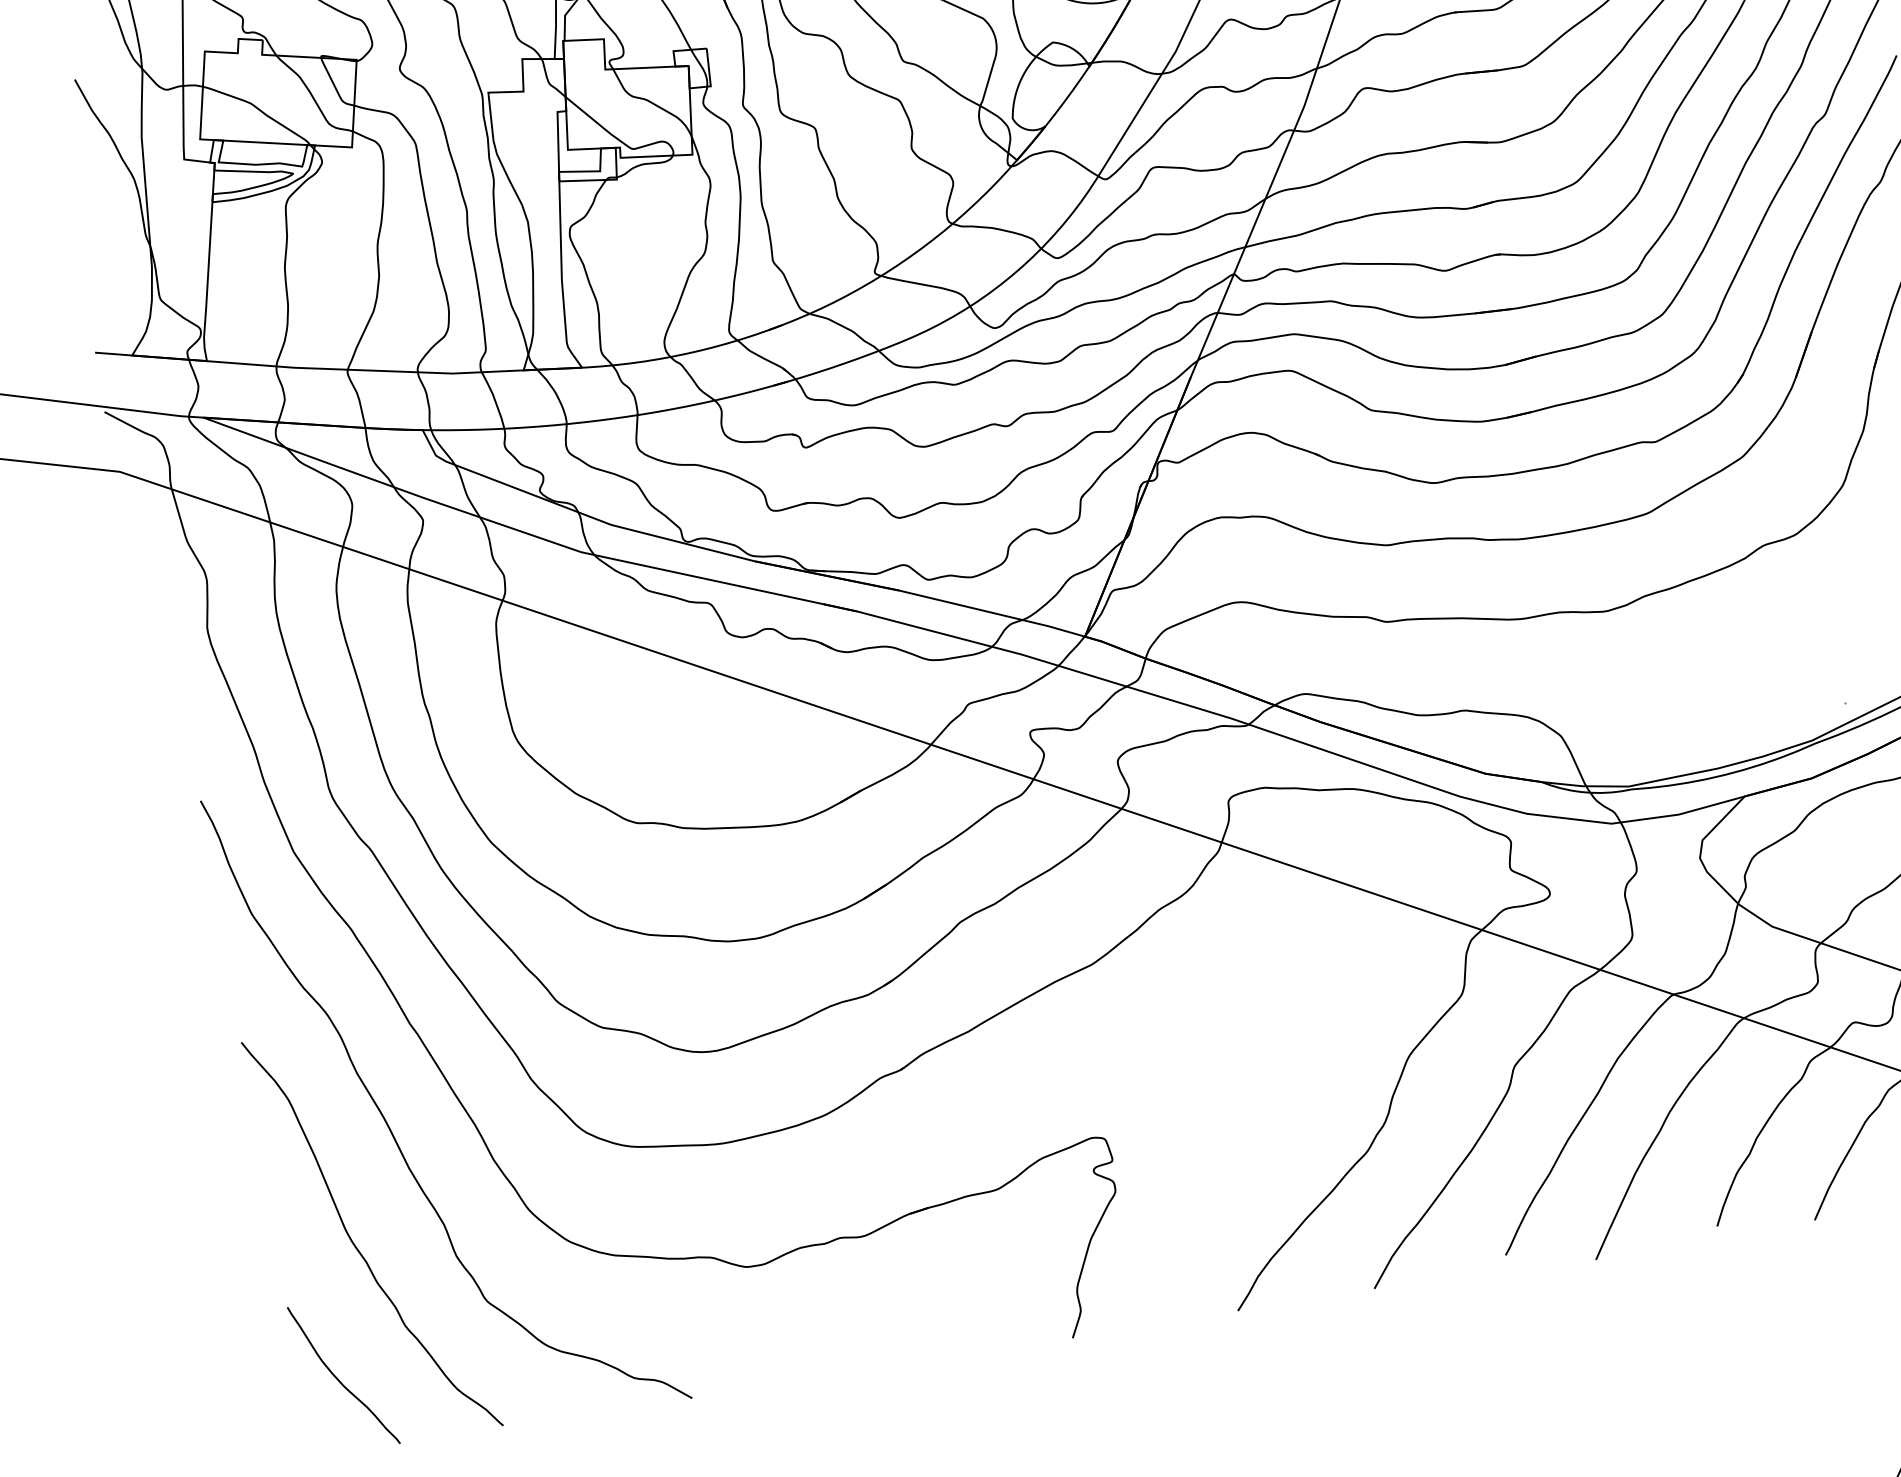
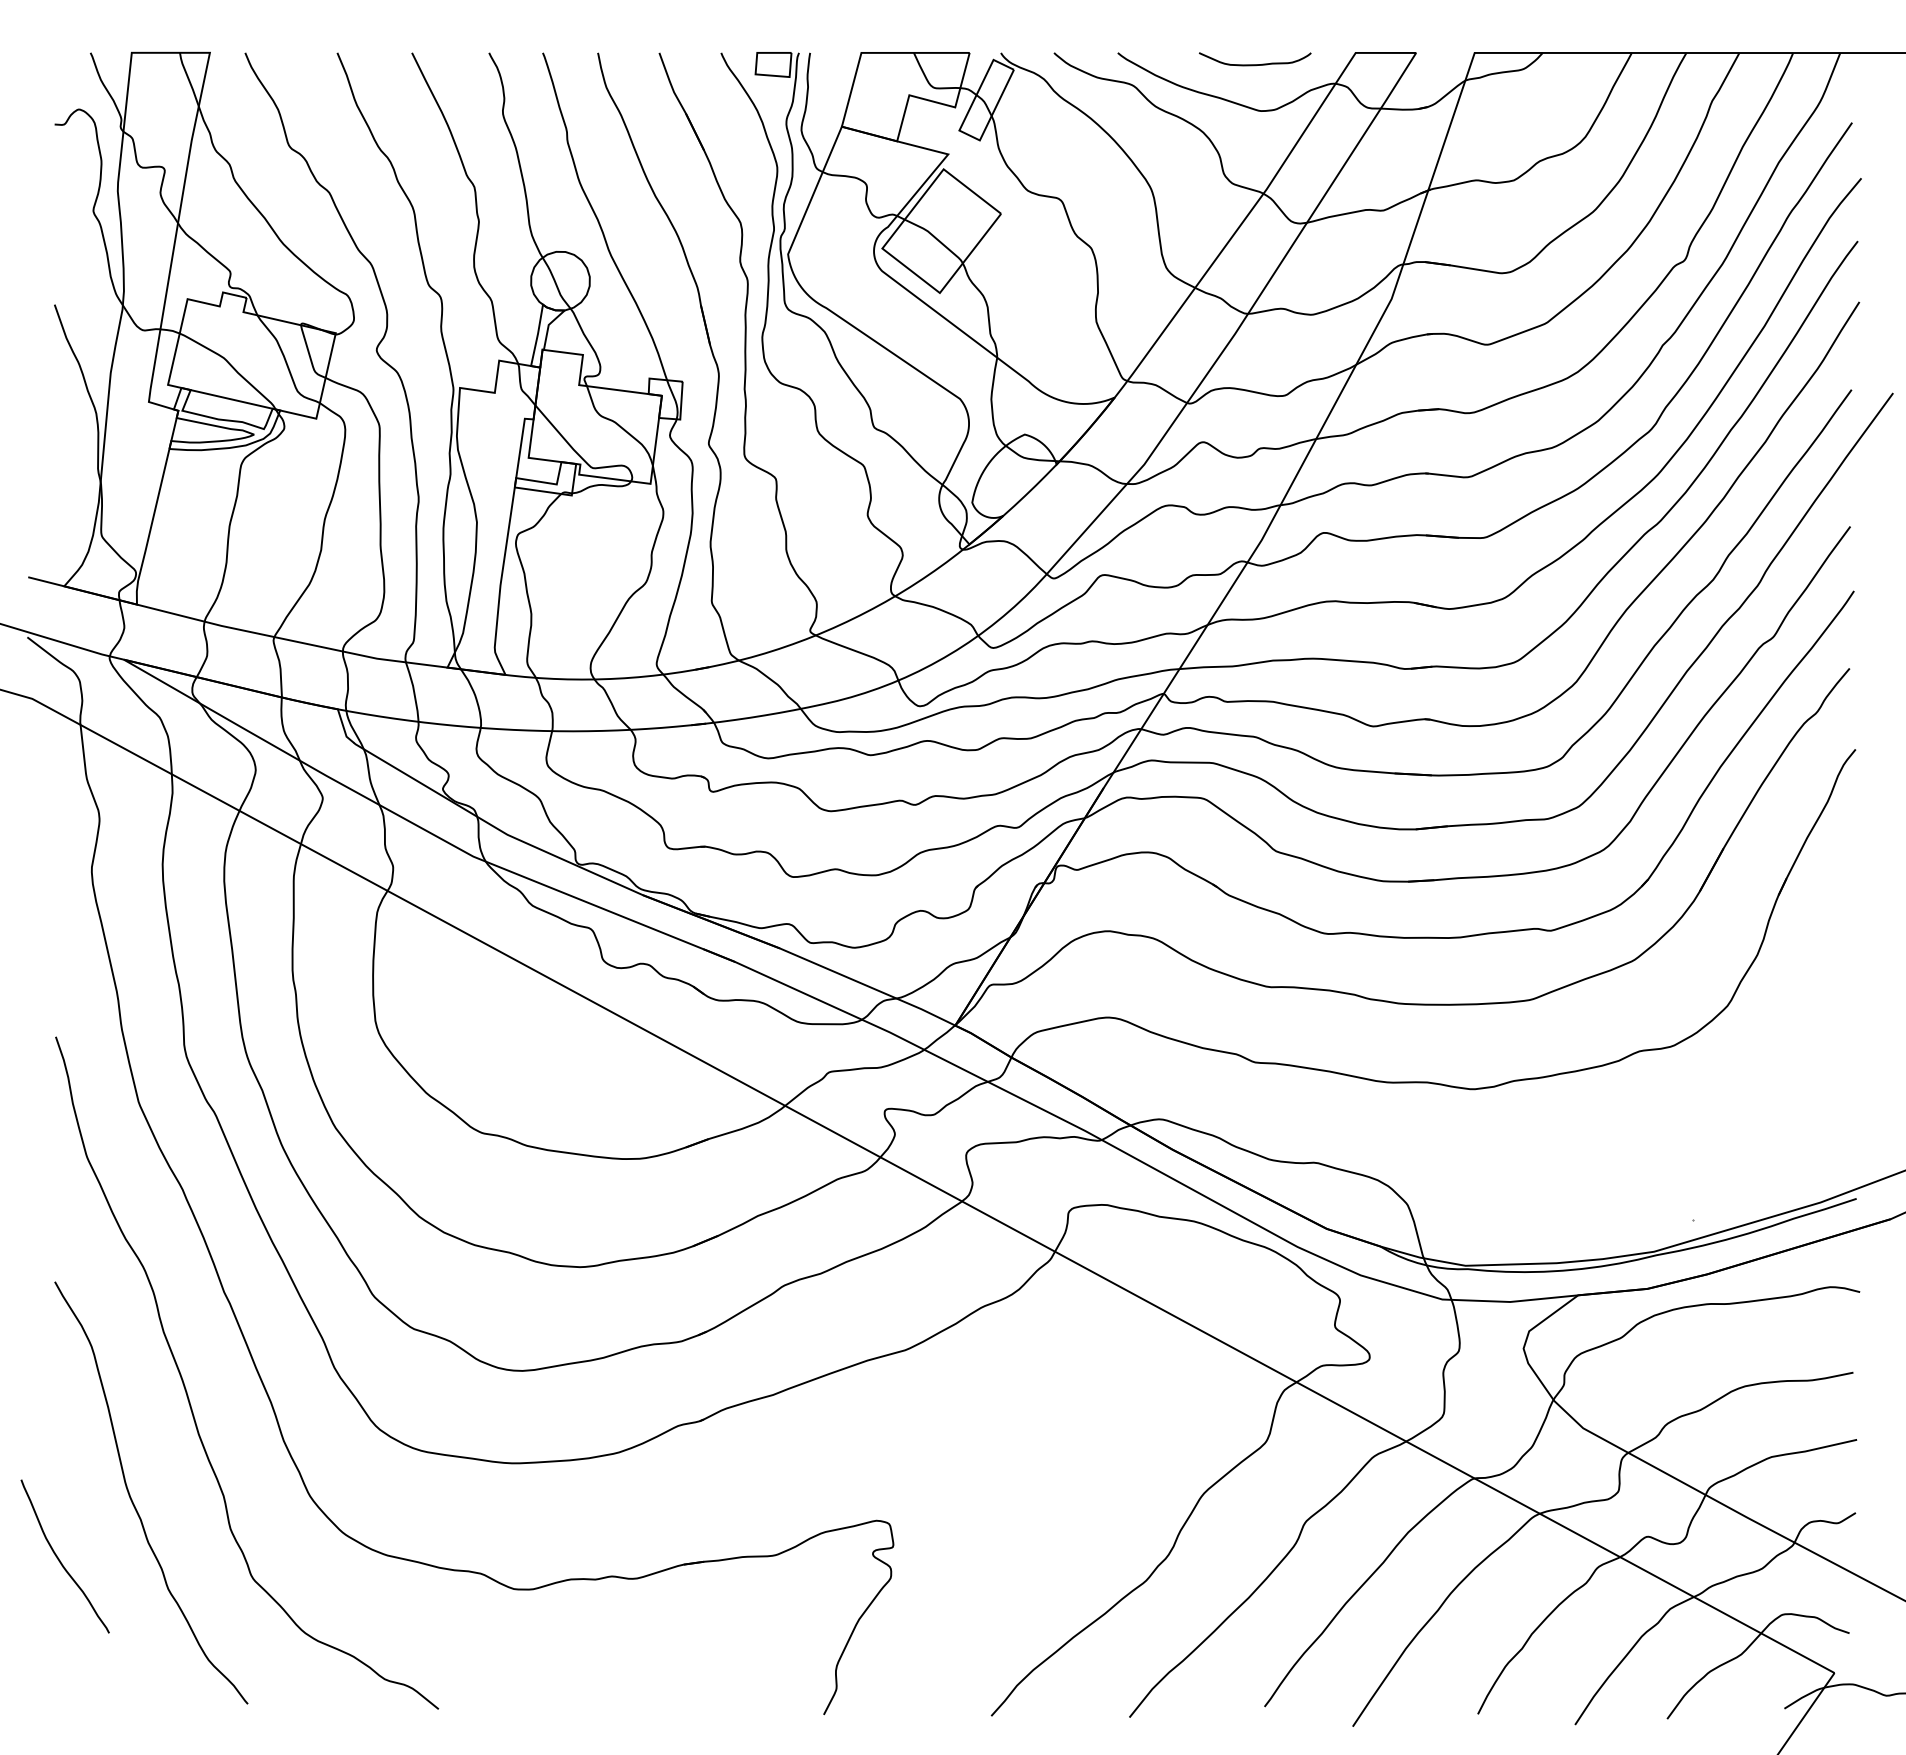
curve: (338, 1378) -> (59, 1558), moved

